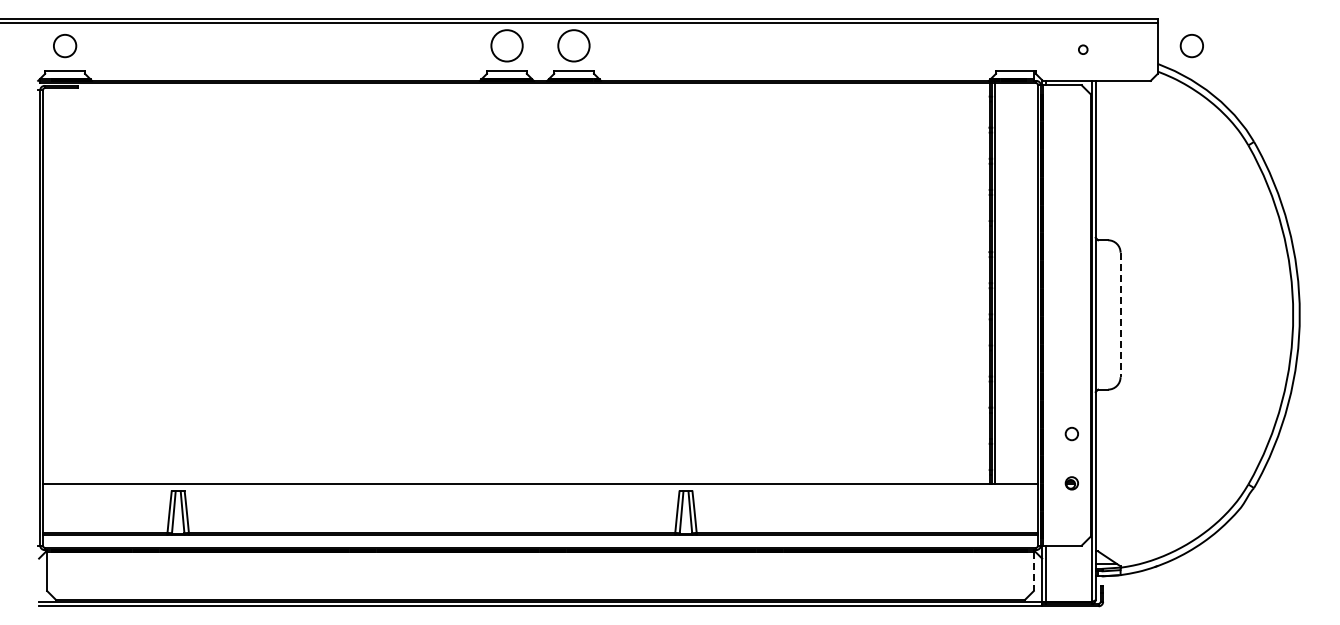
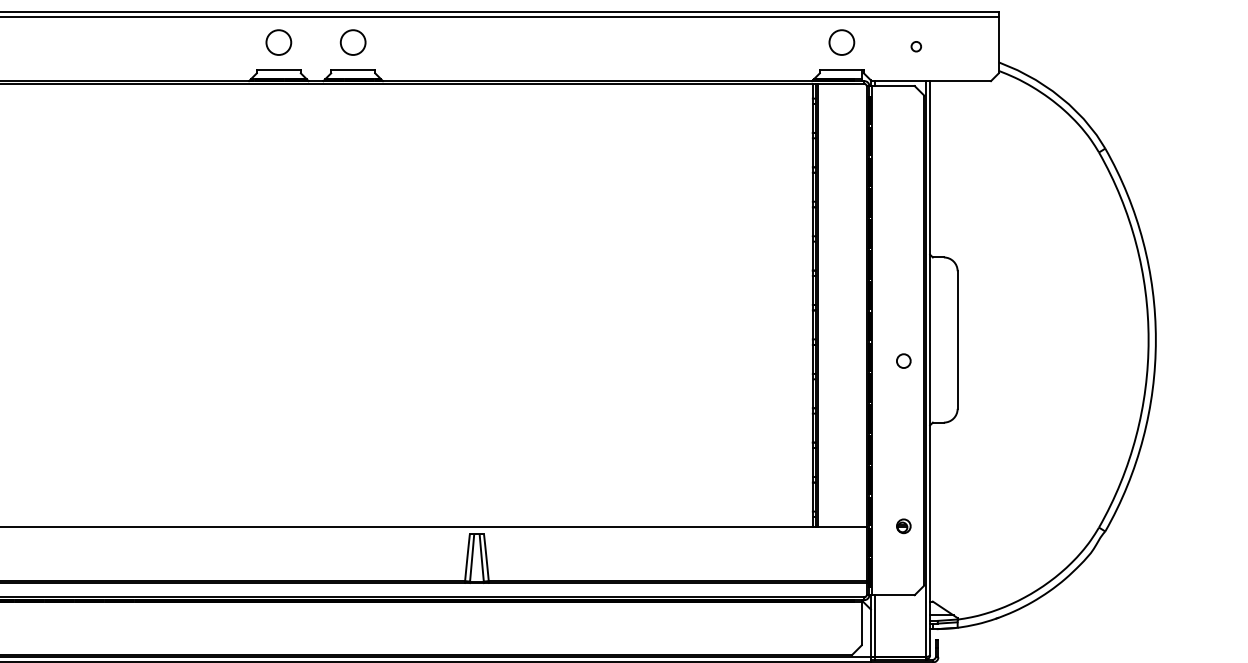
circle: (506, 46) -> (278, 43), size x0.71
circle: (574, 46) -> (353, 43), size x0.71
circle: (1191, 46) -> (841, 43), moved
line: (1120, 315) -> (957, 340), dashed -> solid
circle: (1071, 433) -> (903, 360), moved
line: (1033, 572) -> (861, 624), dashed -> solid

